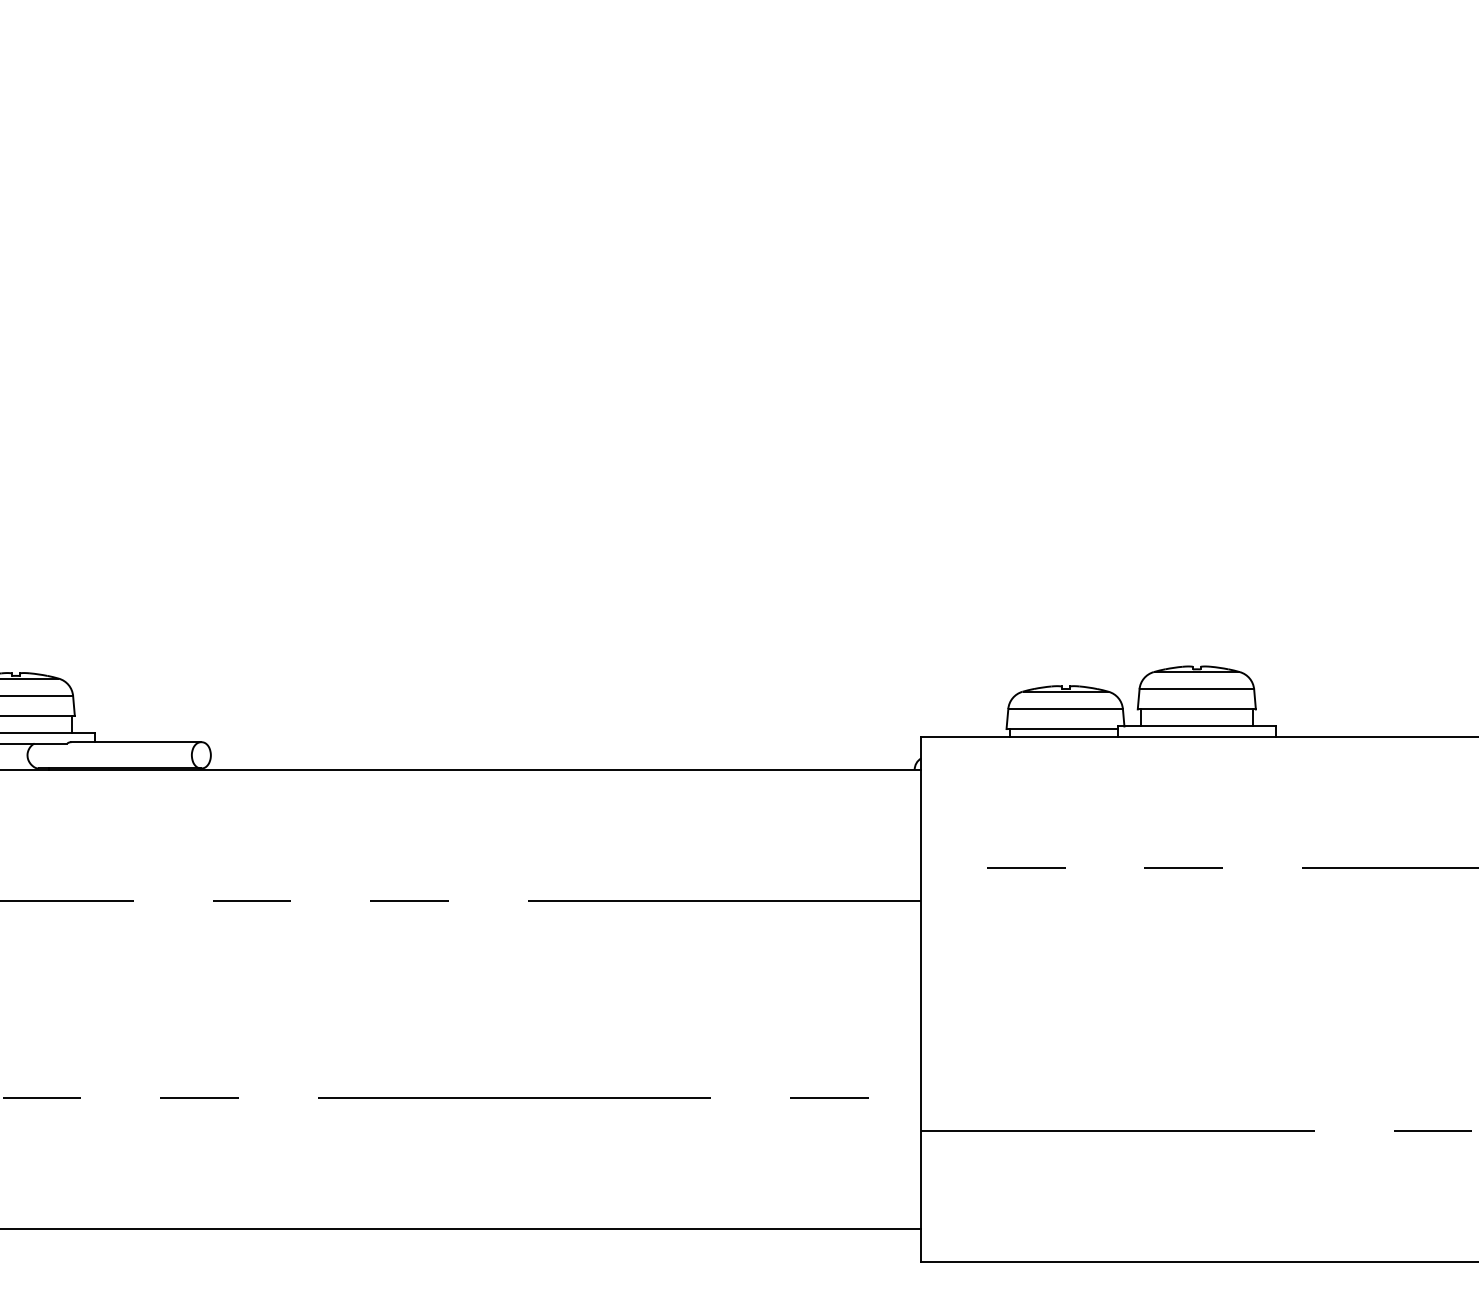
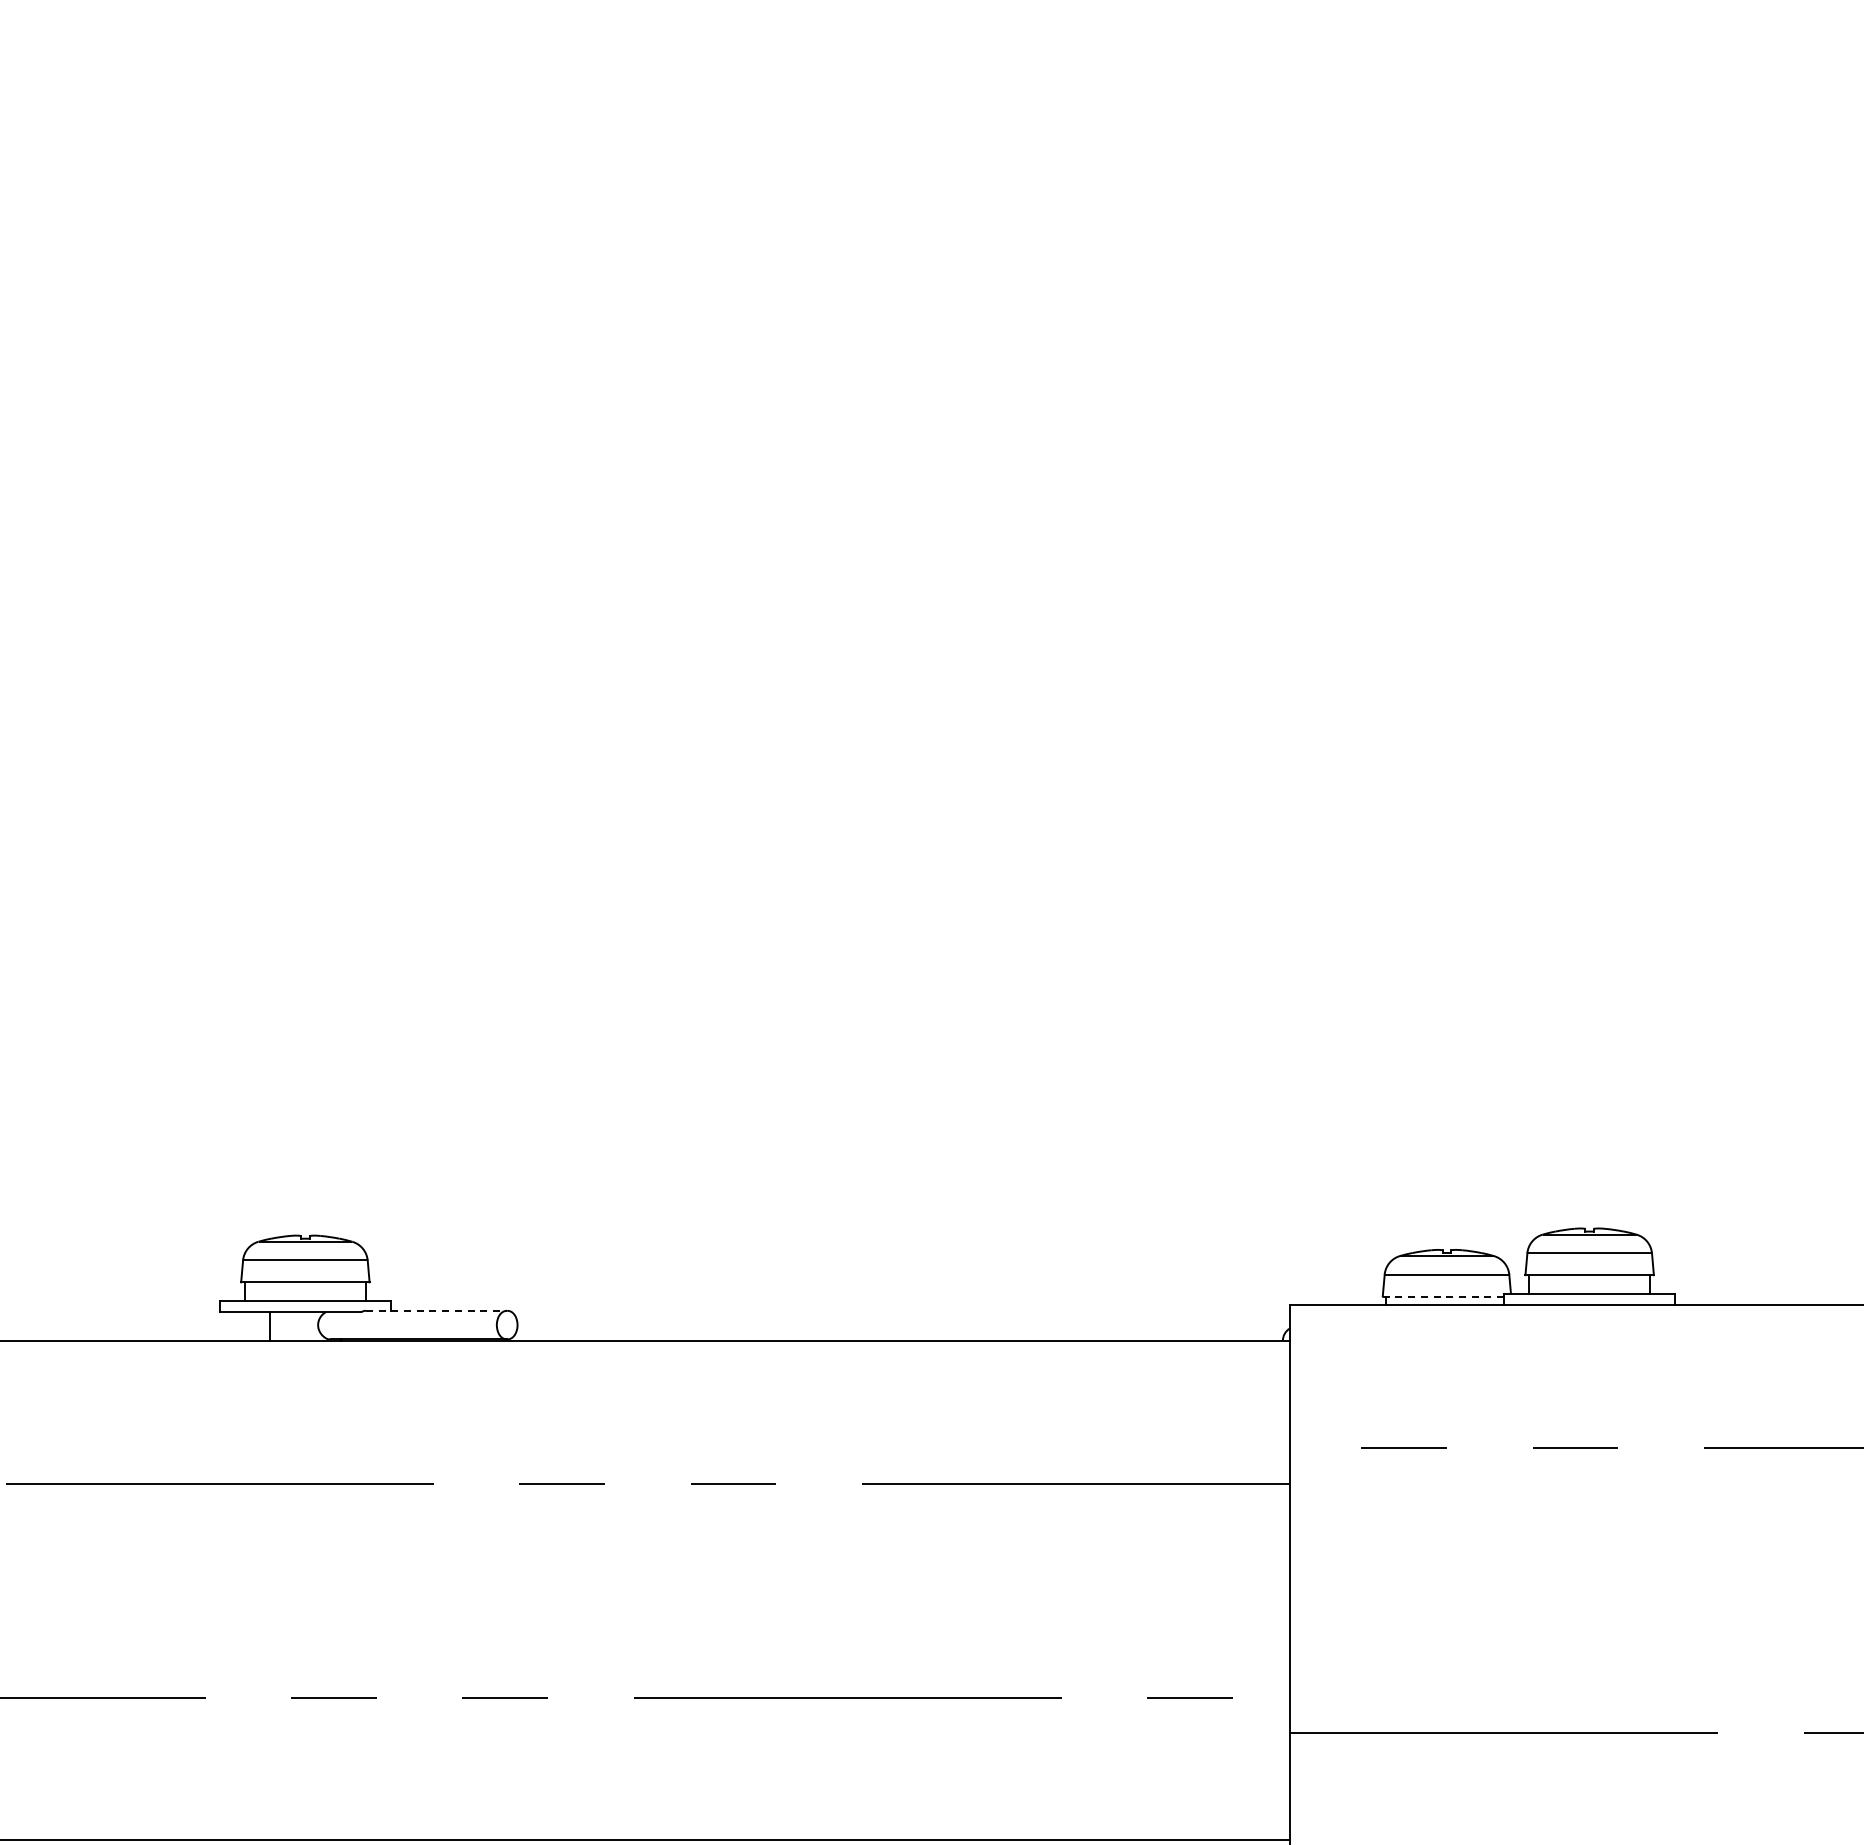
line: (1062, 729) -> (1443, 1296), solid -> dashed
line: (136, 741) -> (436, 1310), solid -> dashed

